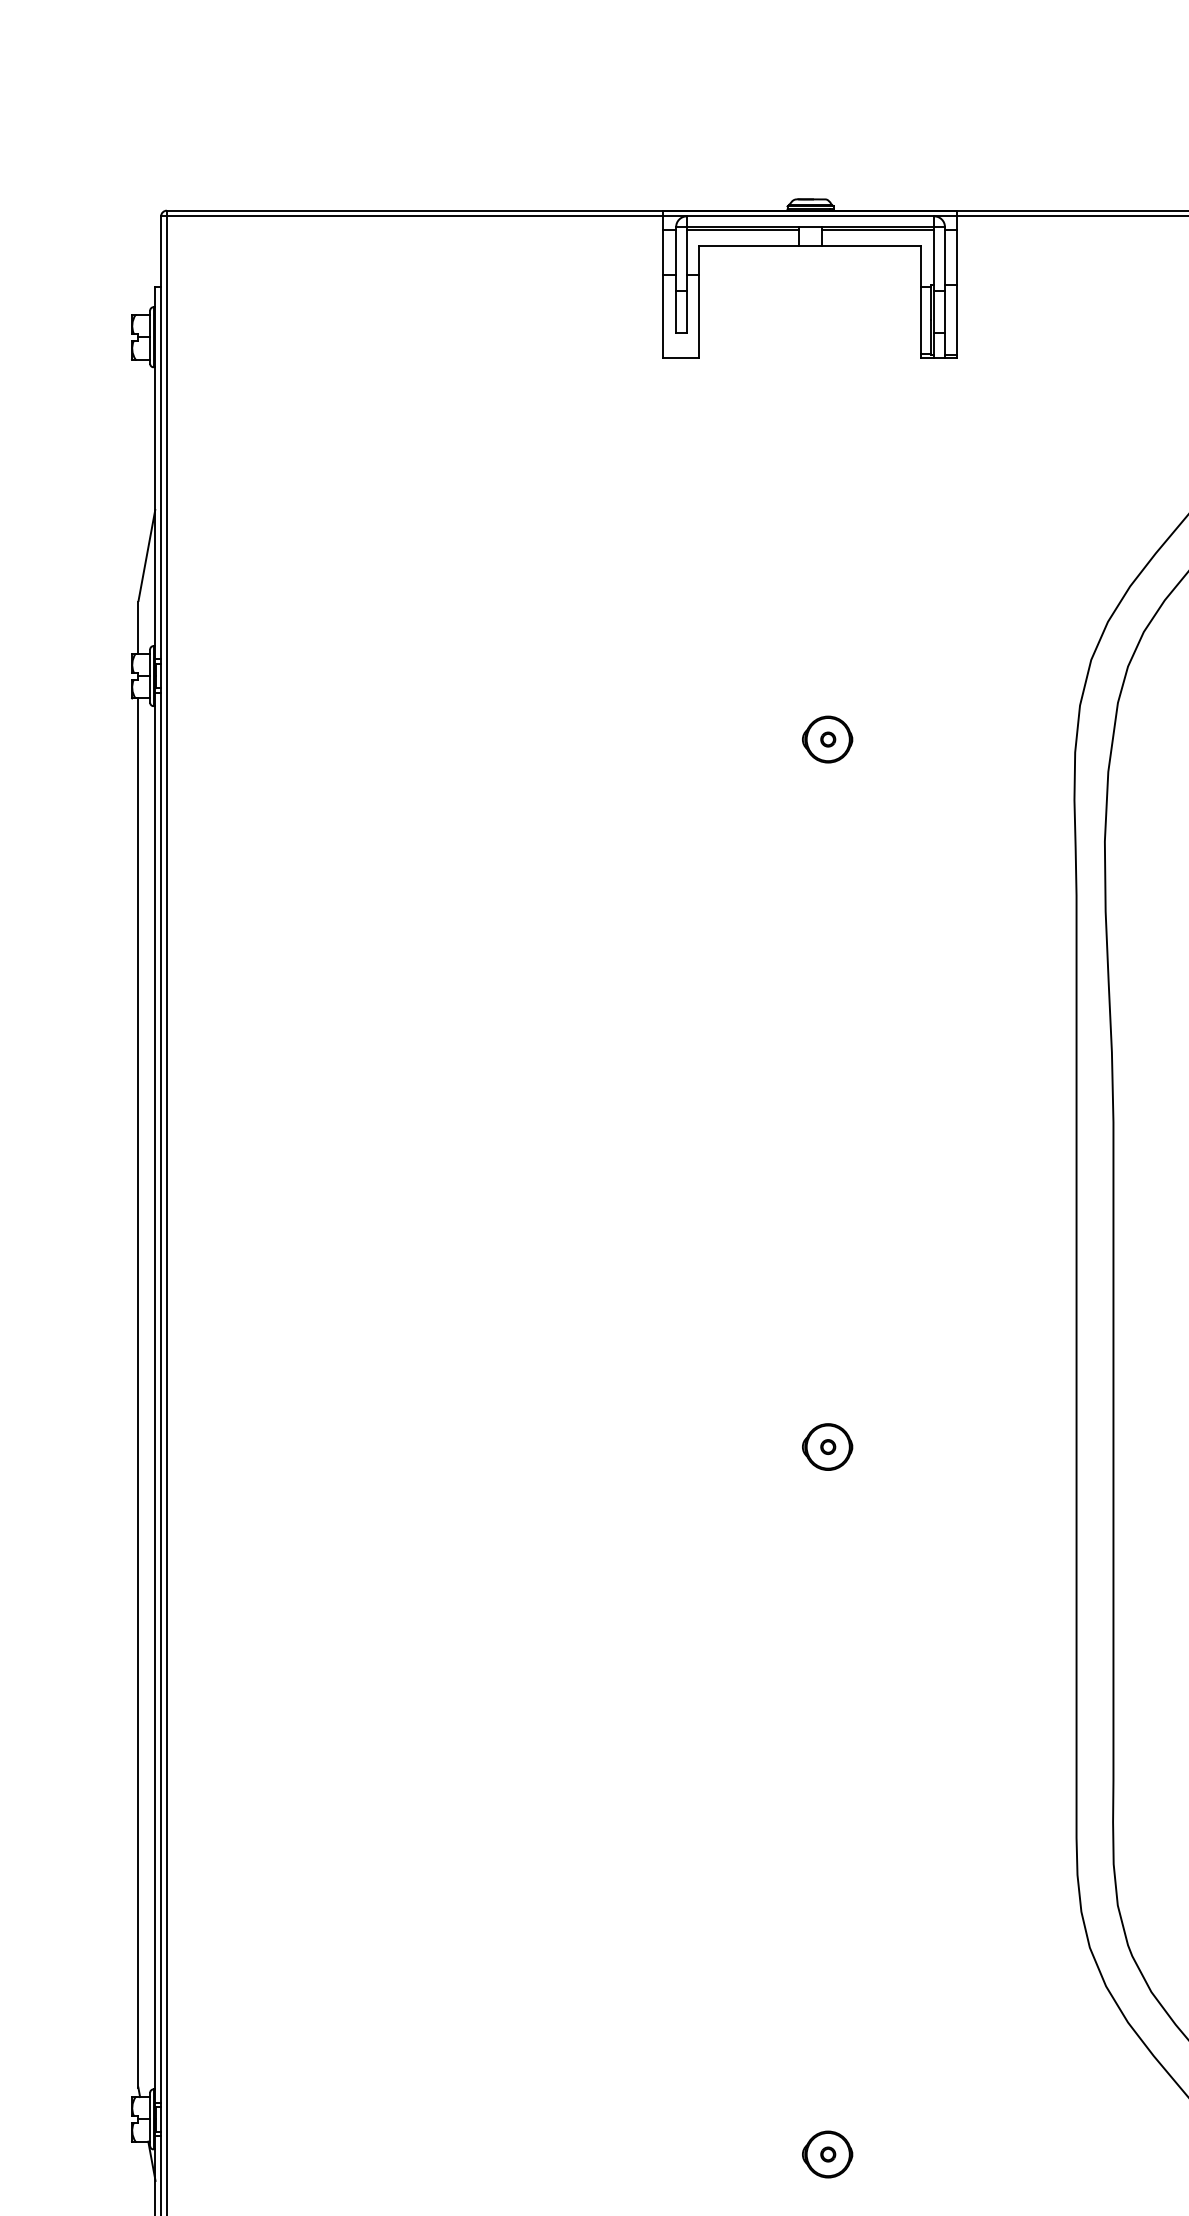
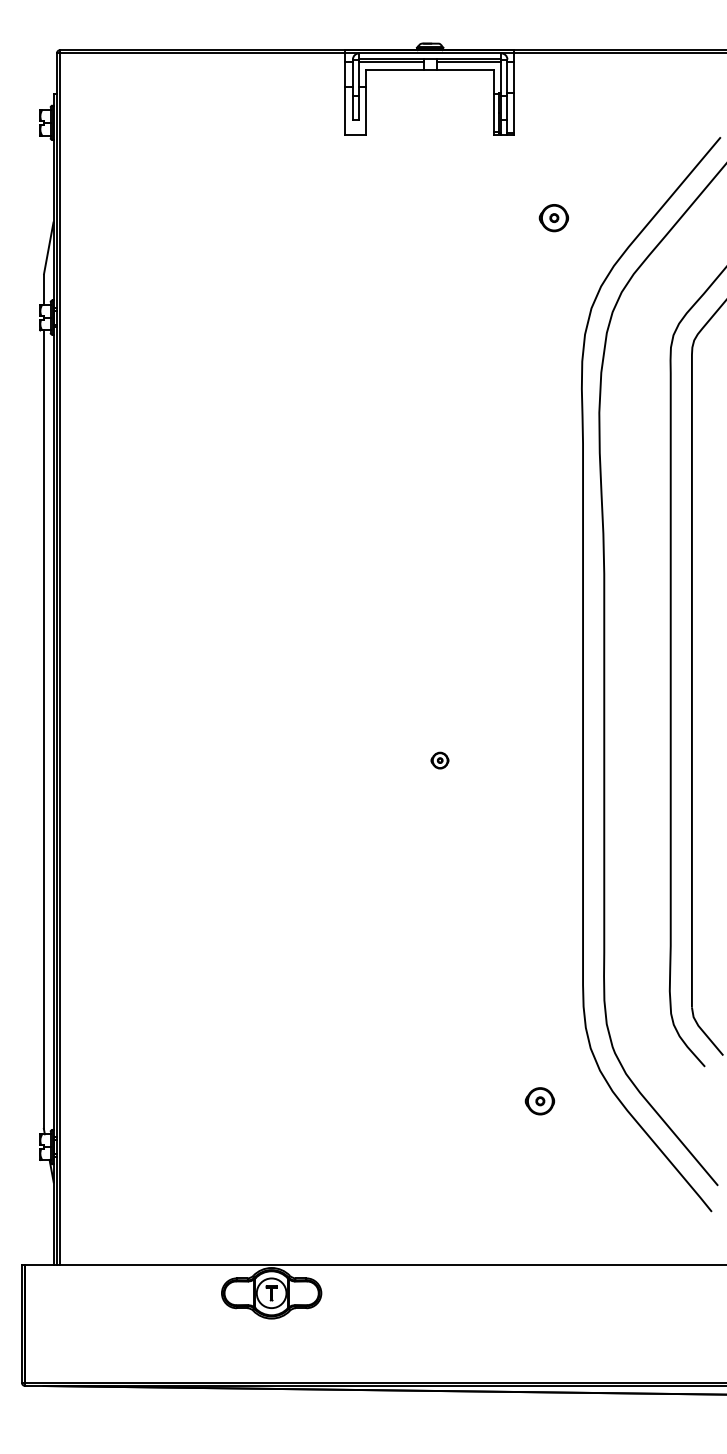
part: (826, 740) -> (553, 218), moved
part: (826, 1446) -> (439, 760), size x0.6
part: (826, 2154) -> (539, 1101), moved

